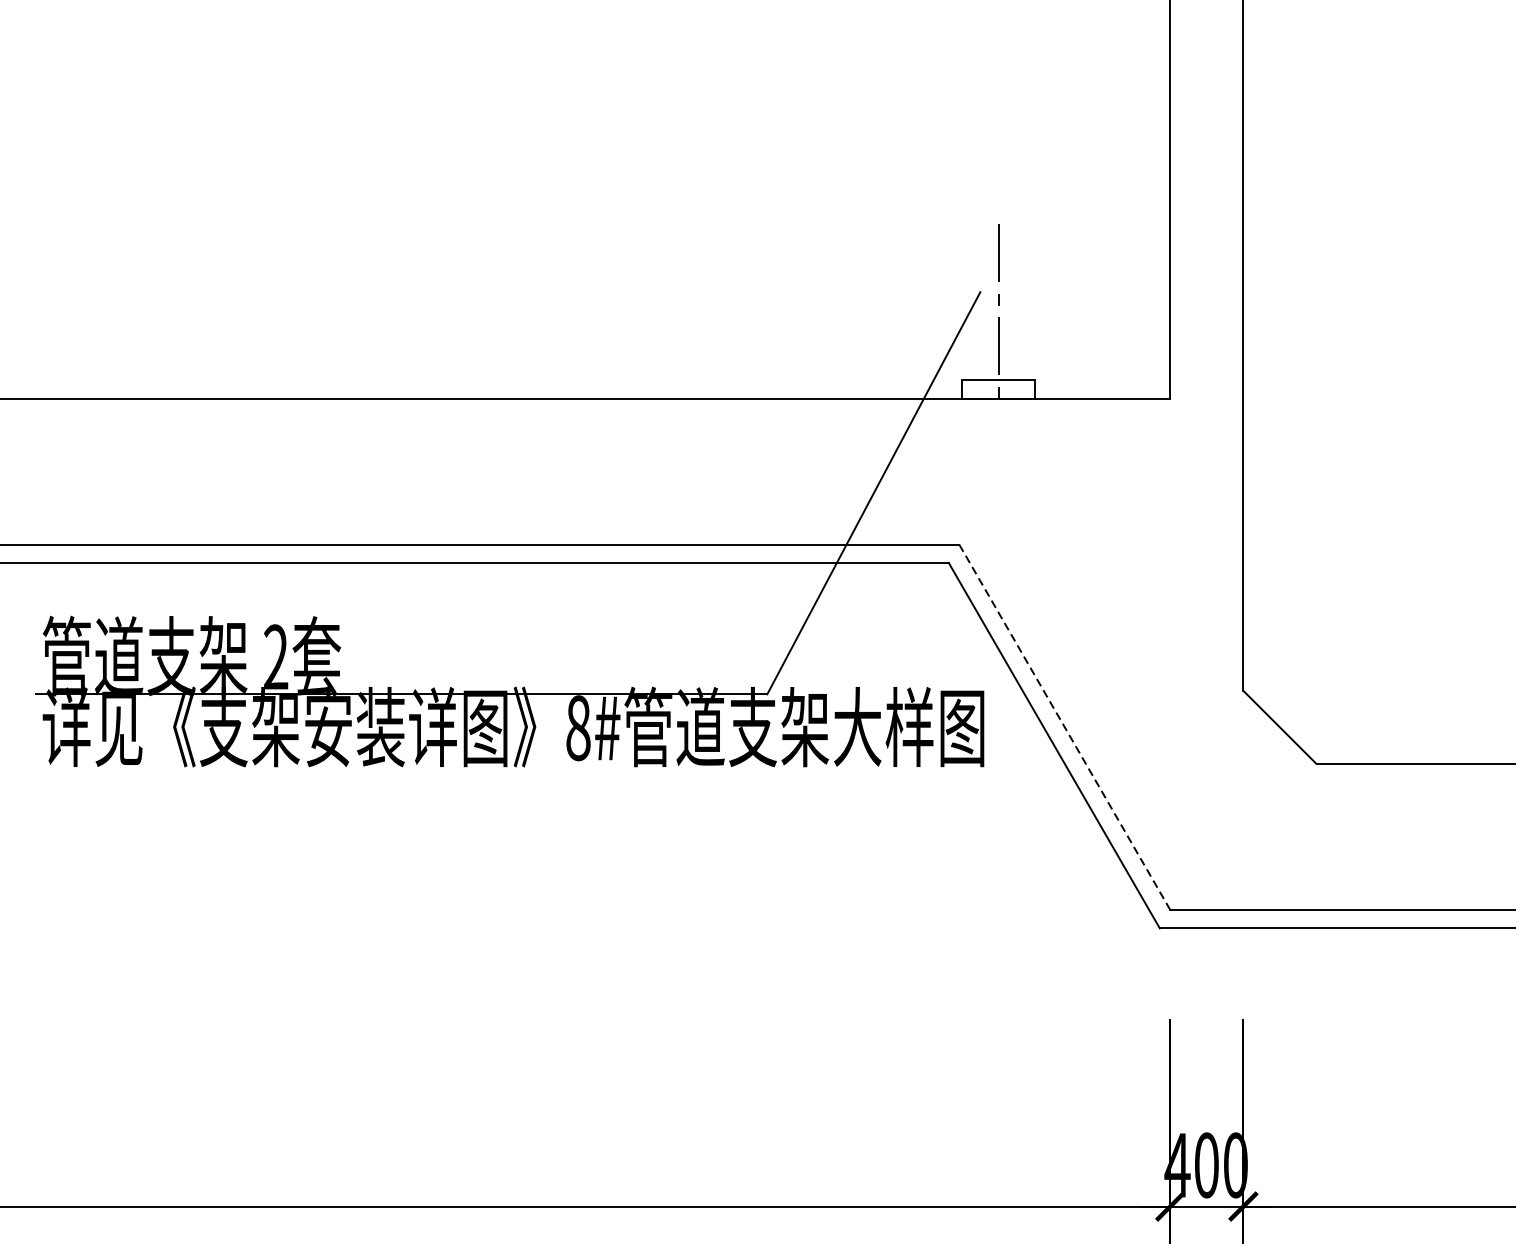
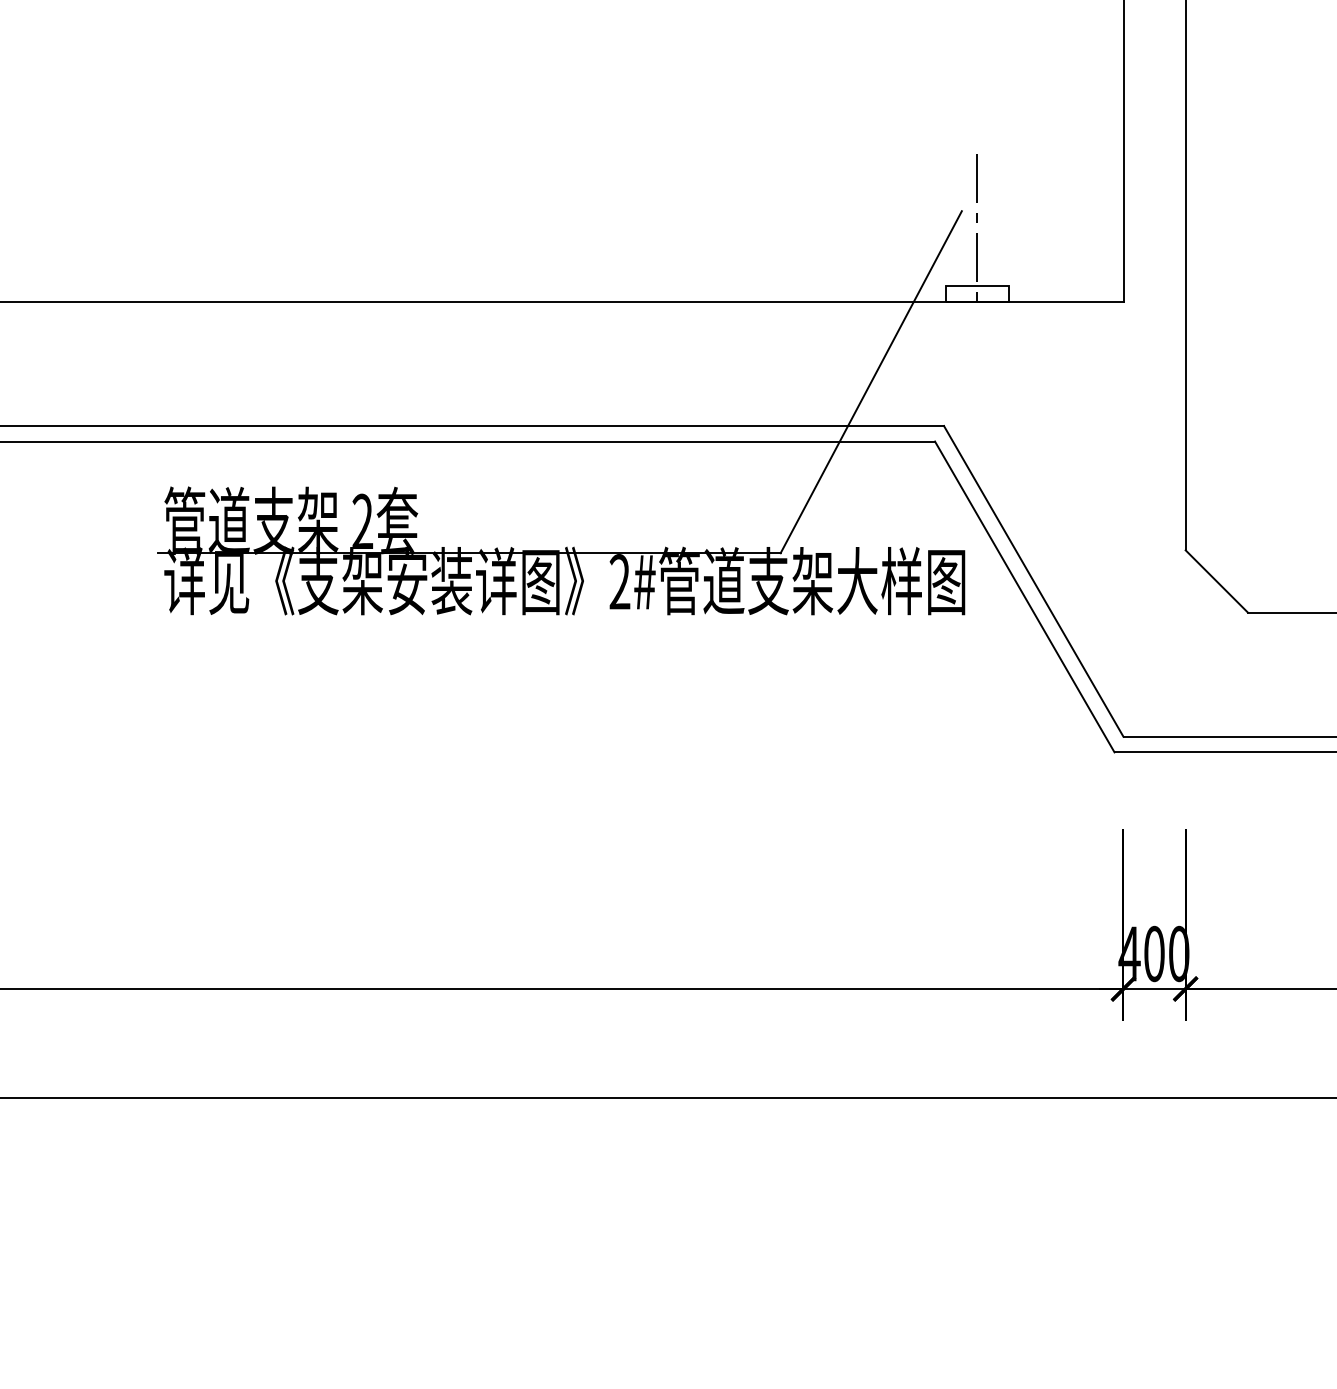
line: (1064, 726) -> (1033, 580), dashed -> solid
text: (577, 728) -> (619, 582), 8# -> 2#

